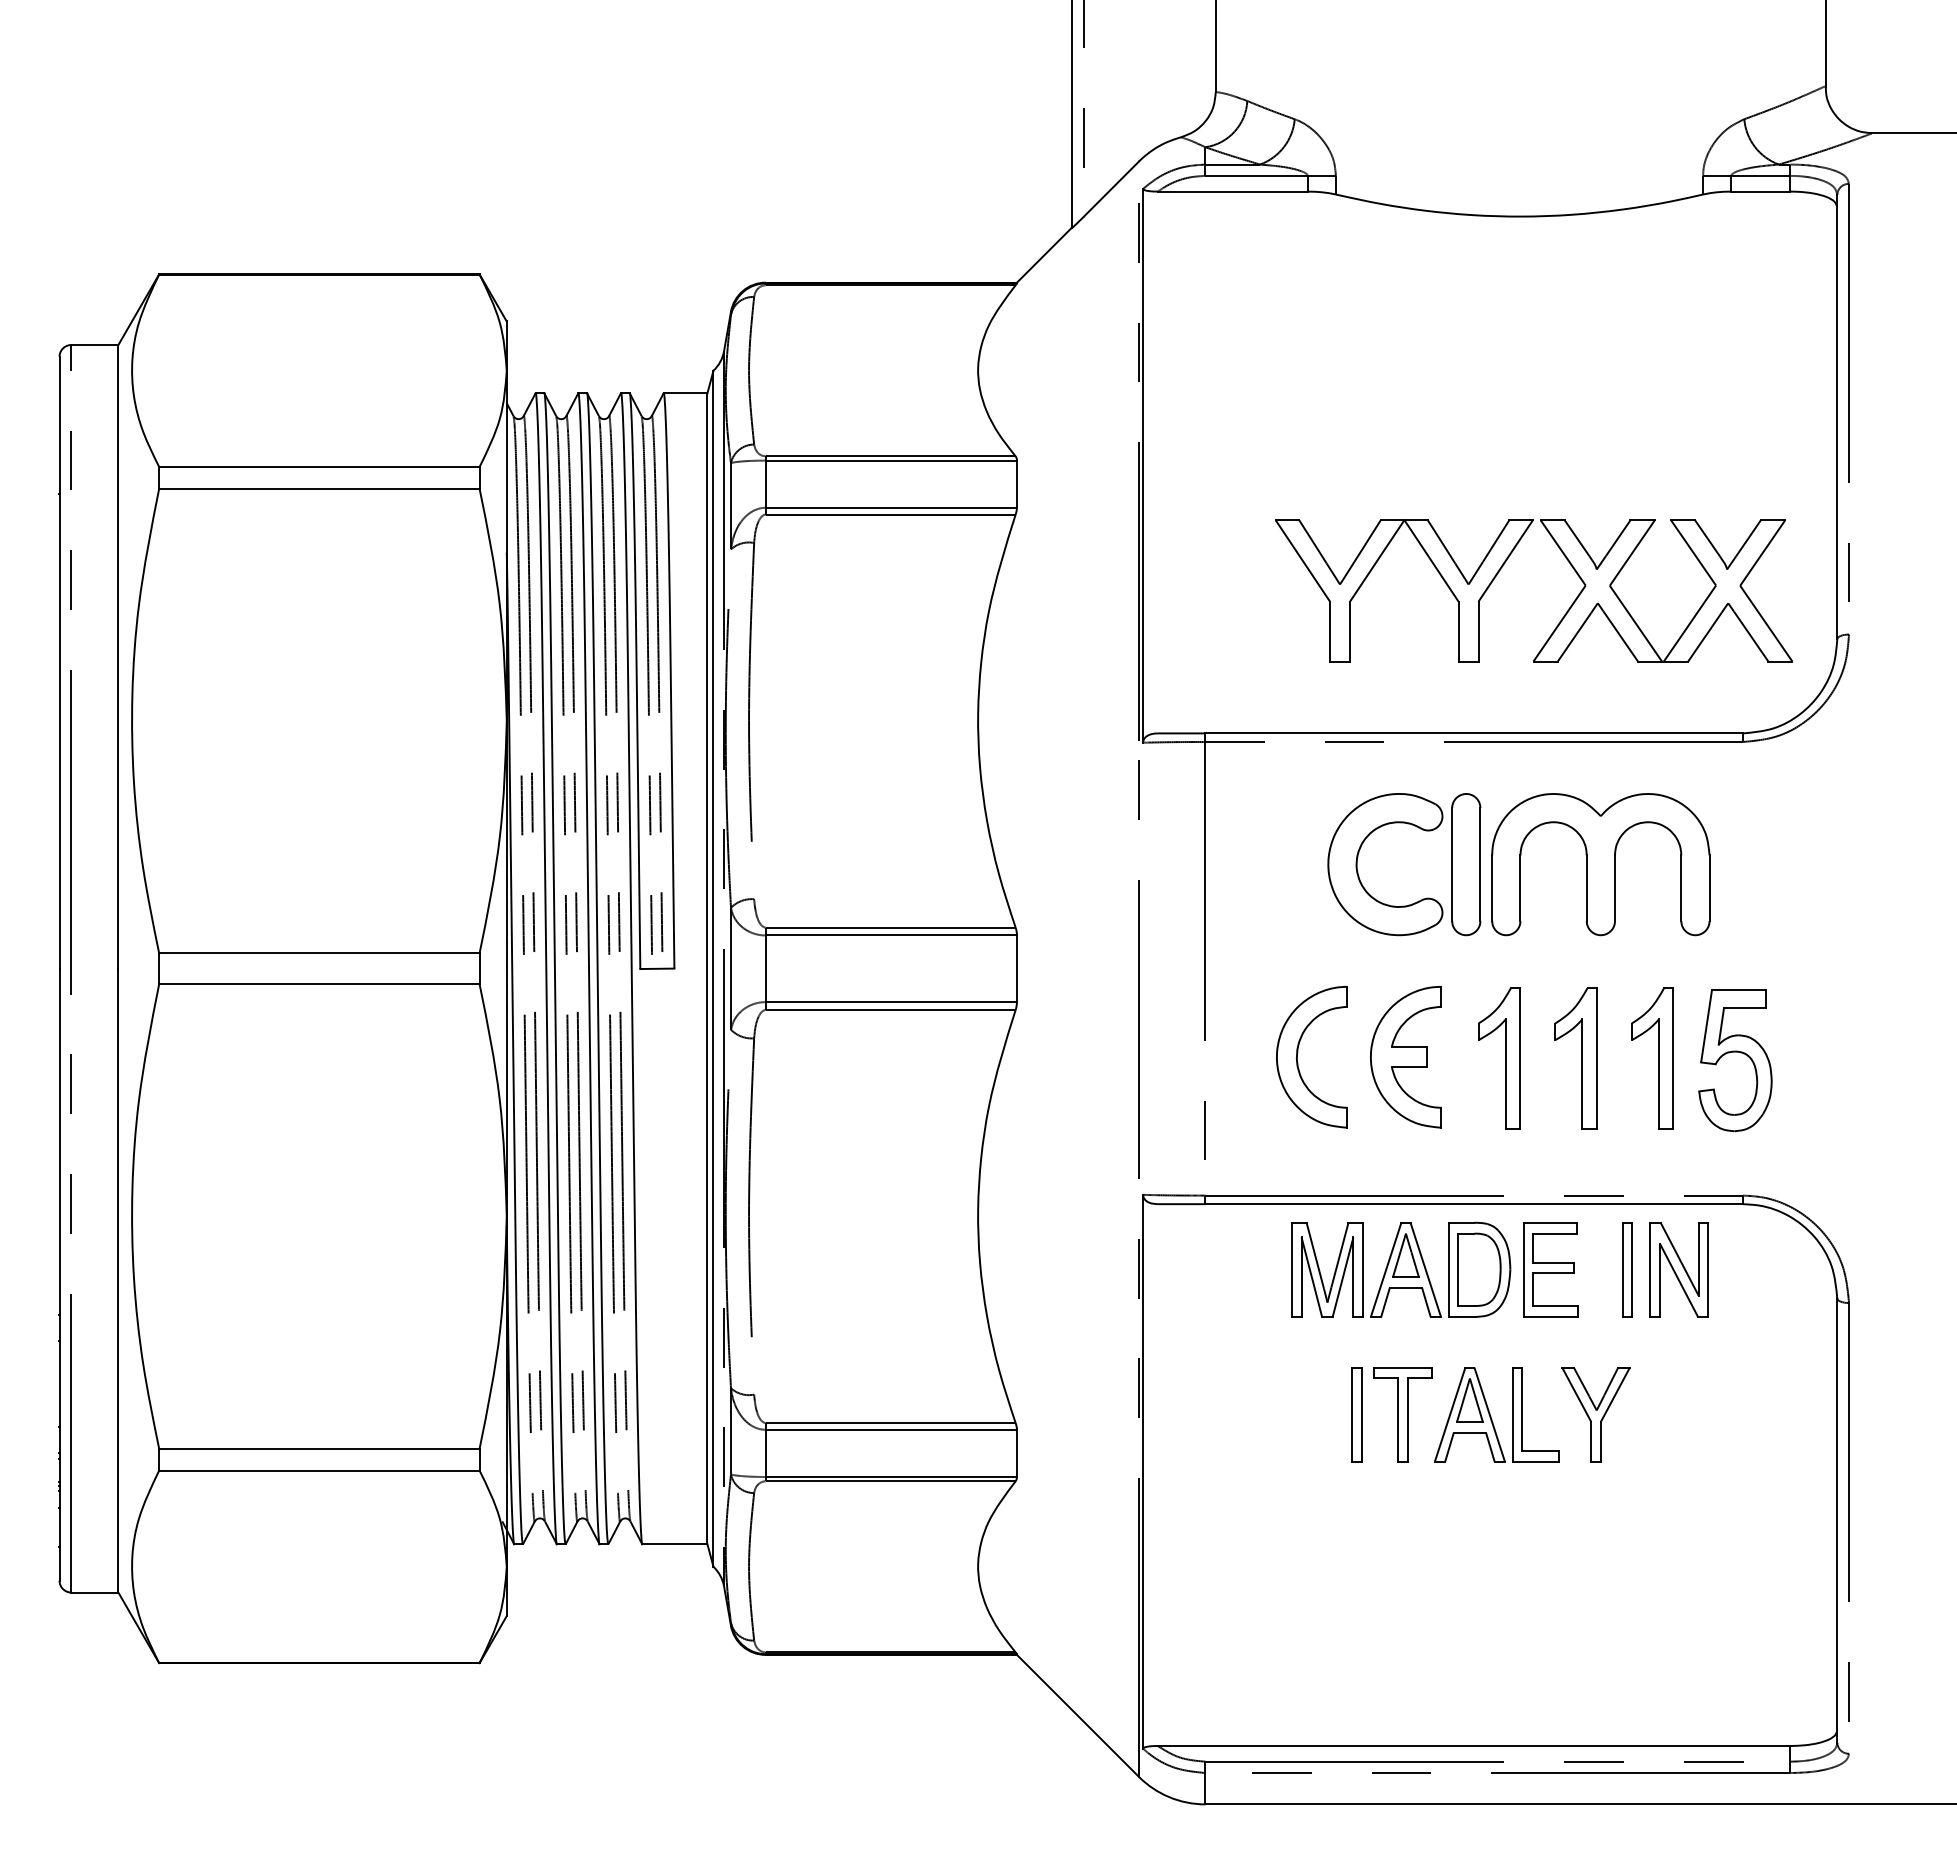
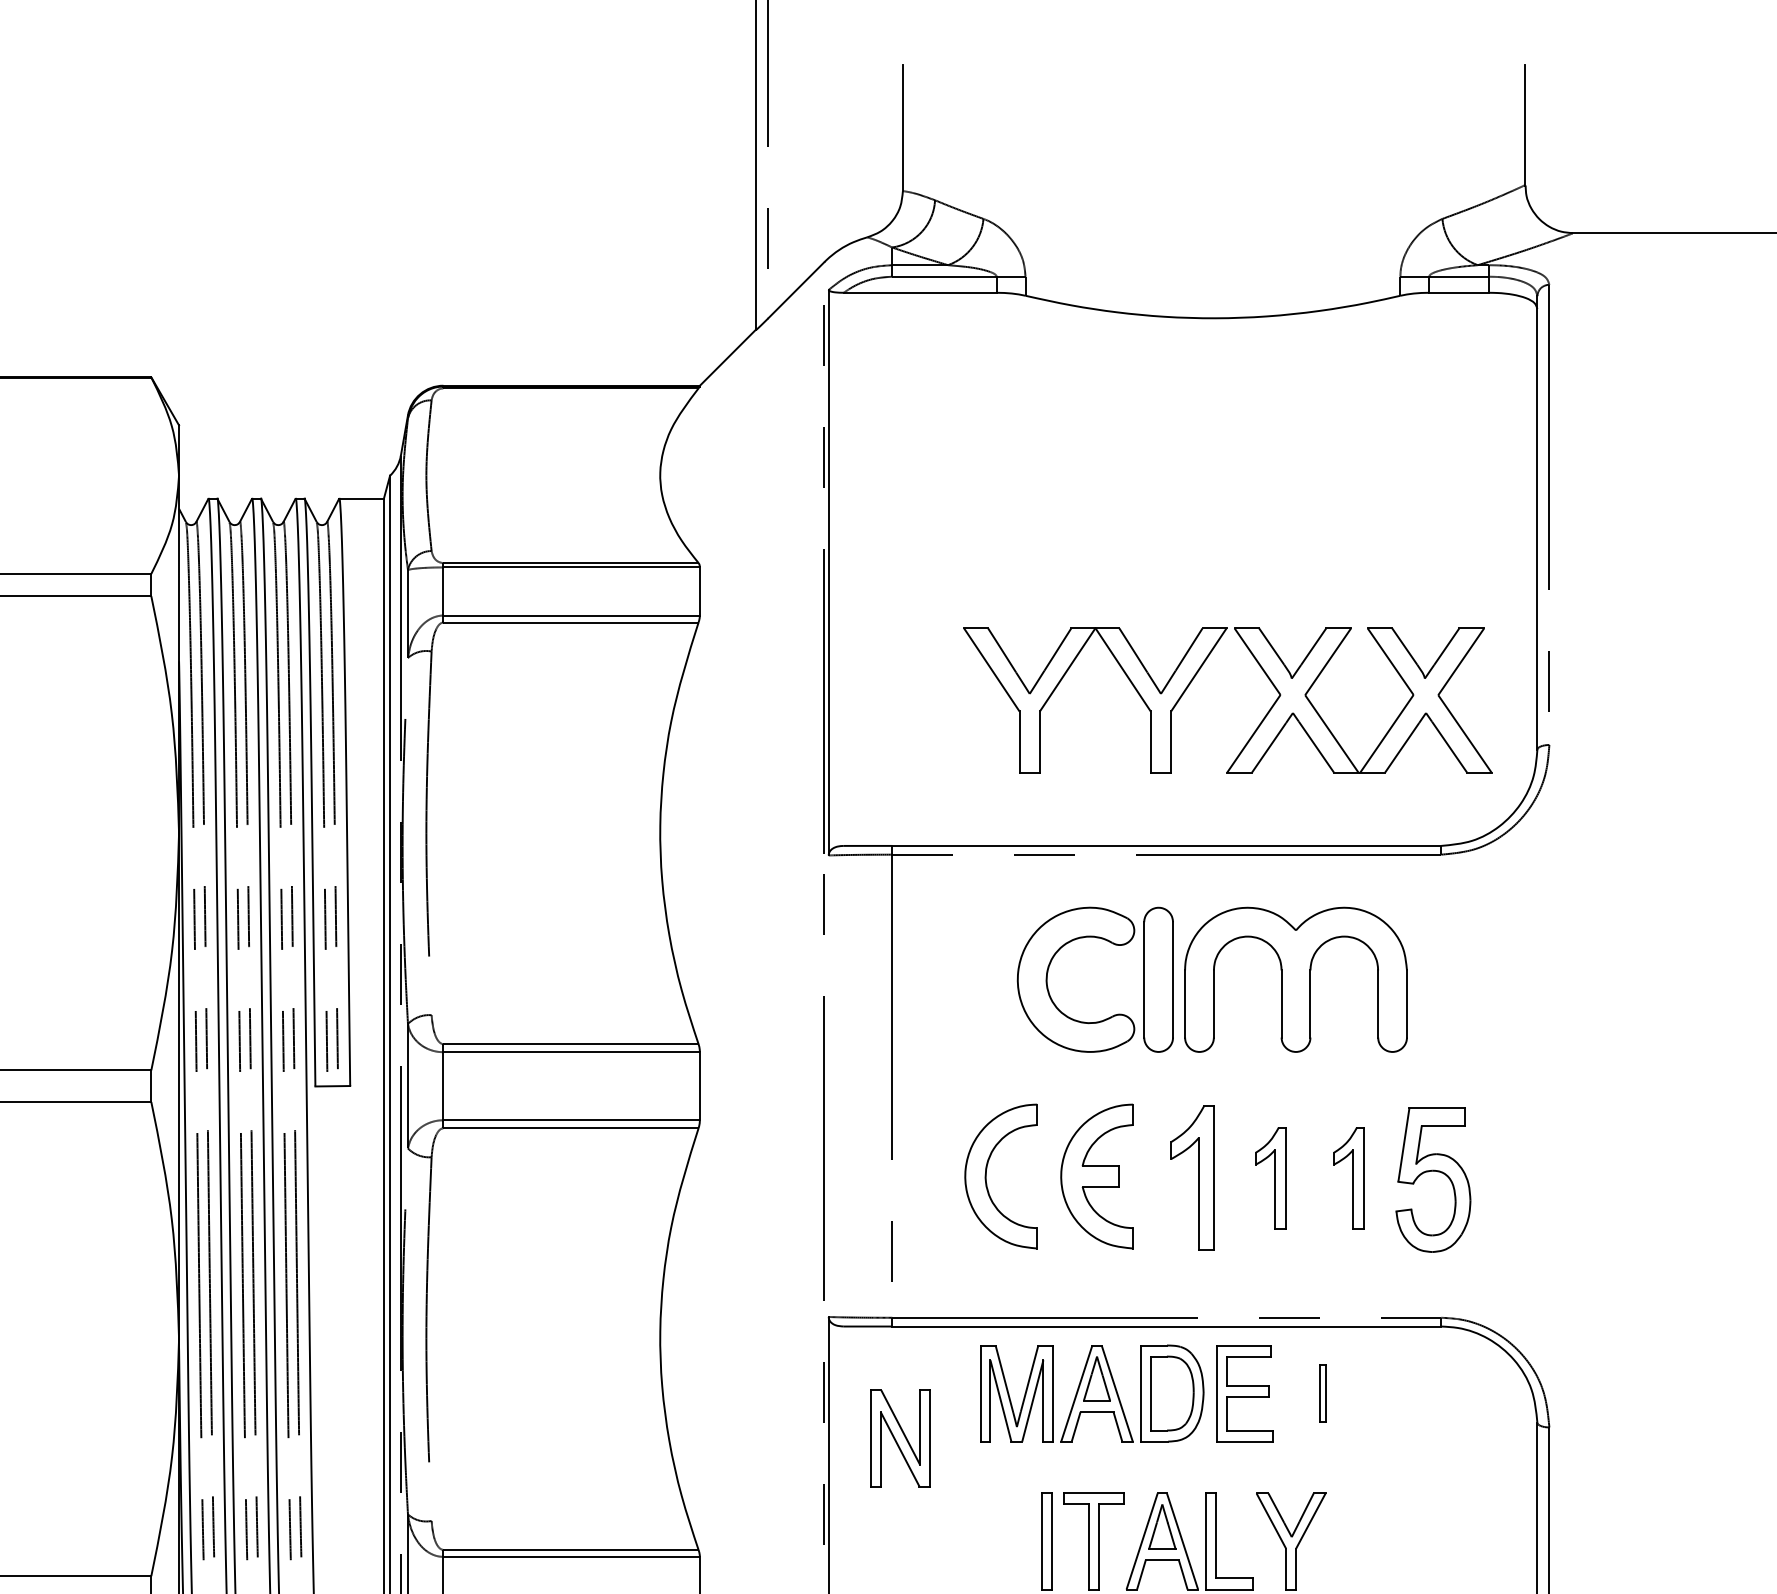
part: (1575, 1058) -> (1270, 1177), size x0.7
part: (1652, 1058) -> (1348, 1177), size x0.7
part: (1627, 1269) -> (1323, 1393), size x0.6
part: (1678, 1269) -> (899, 1438), moved

